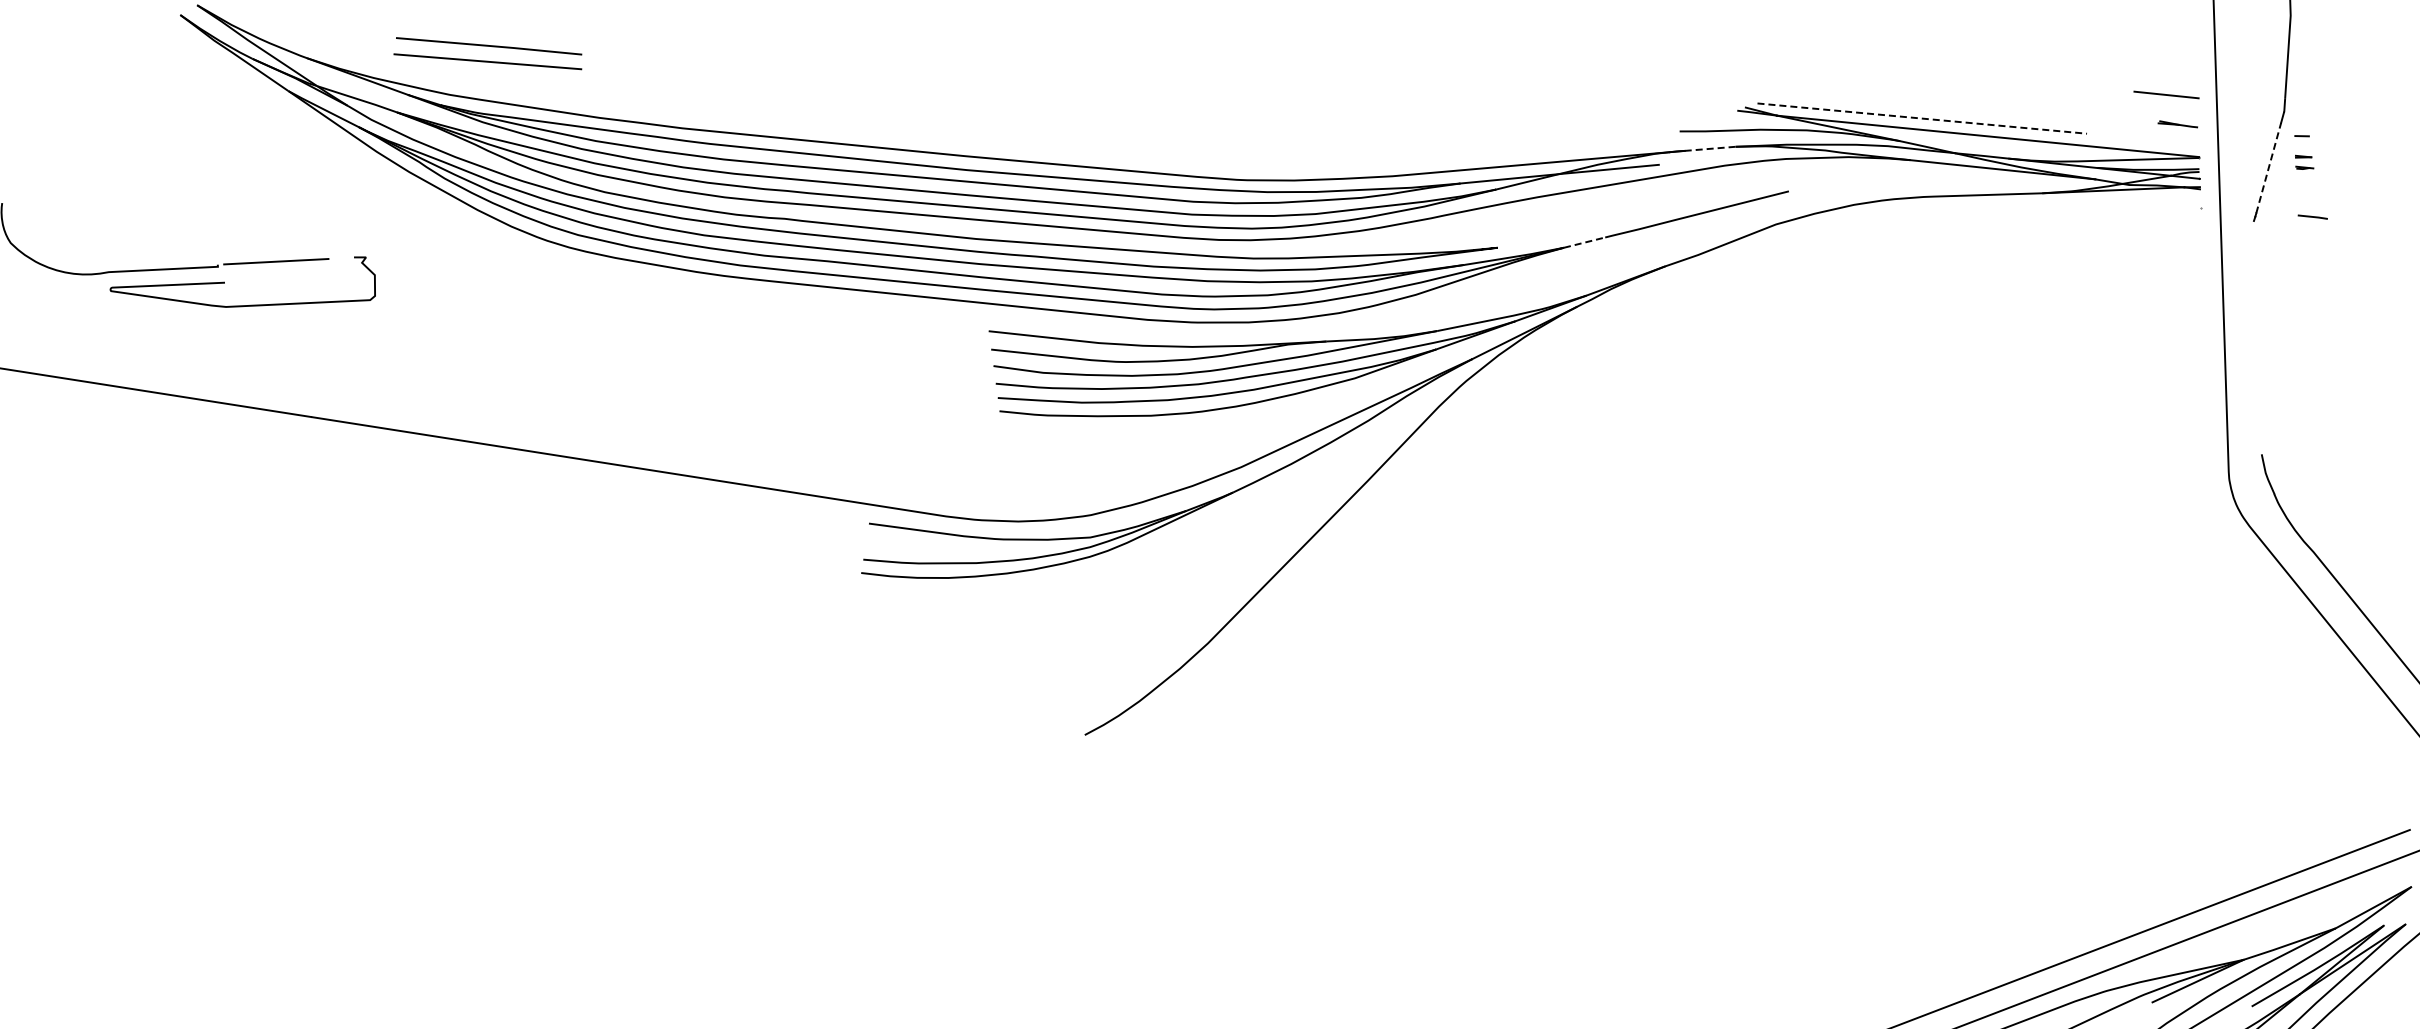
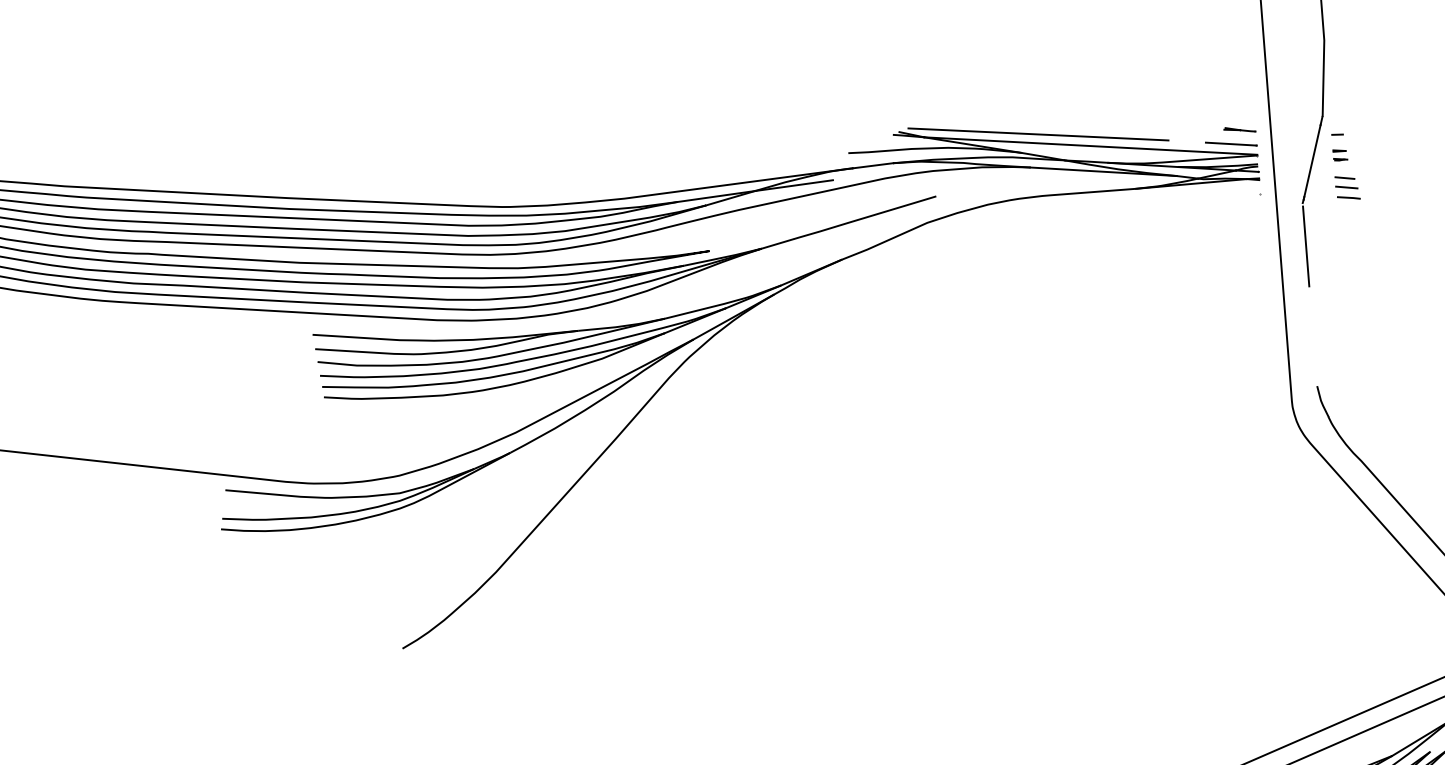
line: (2166, 94) -> (1231, 143), moved
line: (1922, 118) -> (1038, 134), dashed -> solid
line: (1710, 148) -> (873, 165), dashed -> solid
line: (2268, 168) -> (1312, 161), dashed -> solid
line: (2308, 191) -> (1344, 177), added
line: (2310, 203) -> (1346, 187), added
line: (1584, 242) -> (777, 243), dashed -> solid
line: (2255, 276) -> (1305, 246), added

